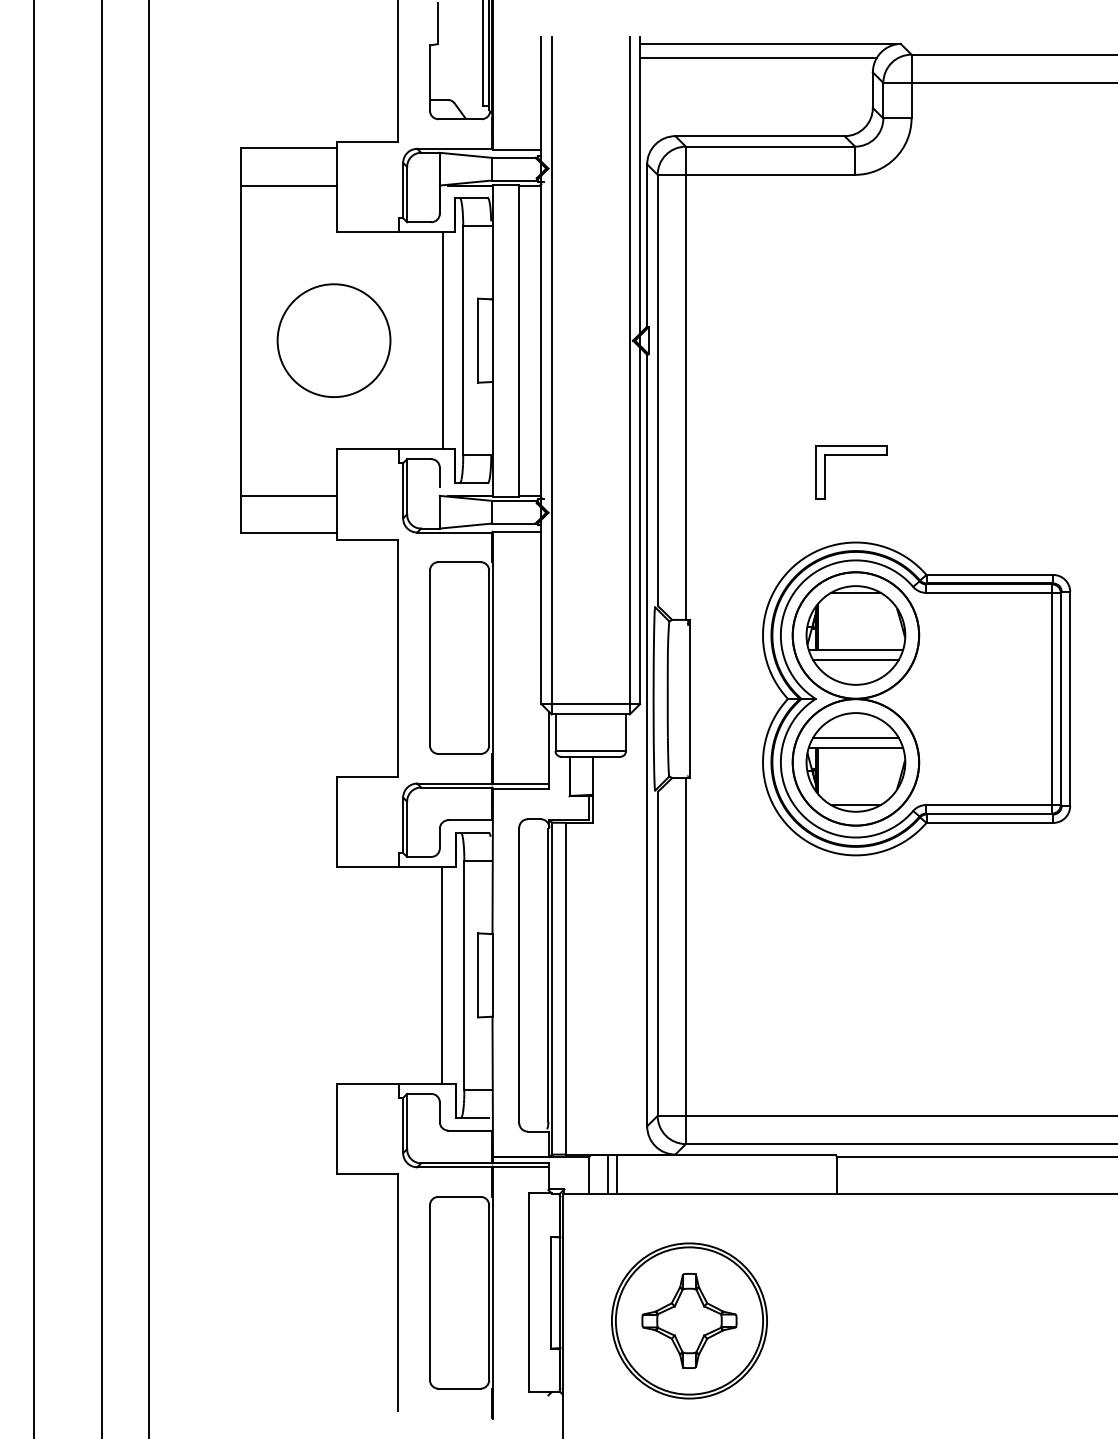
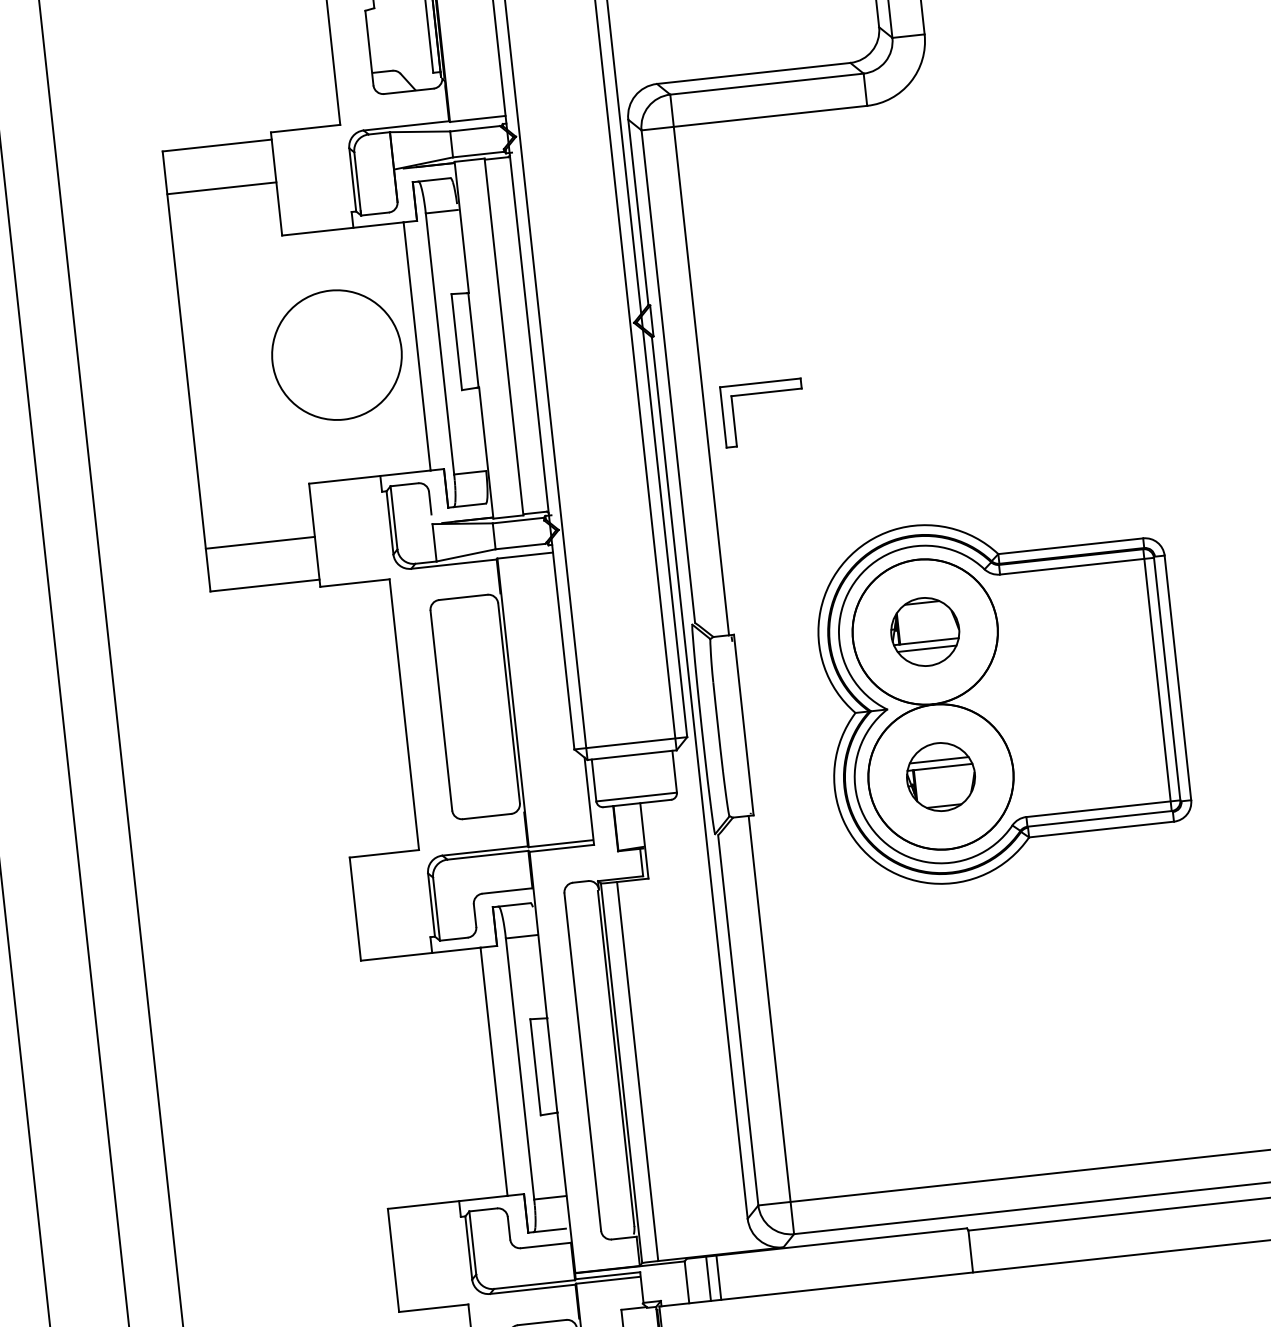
circle: (333, 340) -> (336, 354), moved
part: (851, 455) -> (761, 393), moved
part: (855, 635) -> (924, 632), size x0.6
part: (855, 762) -> (940, 777), size x0.6

